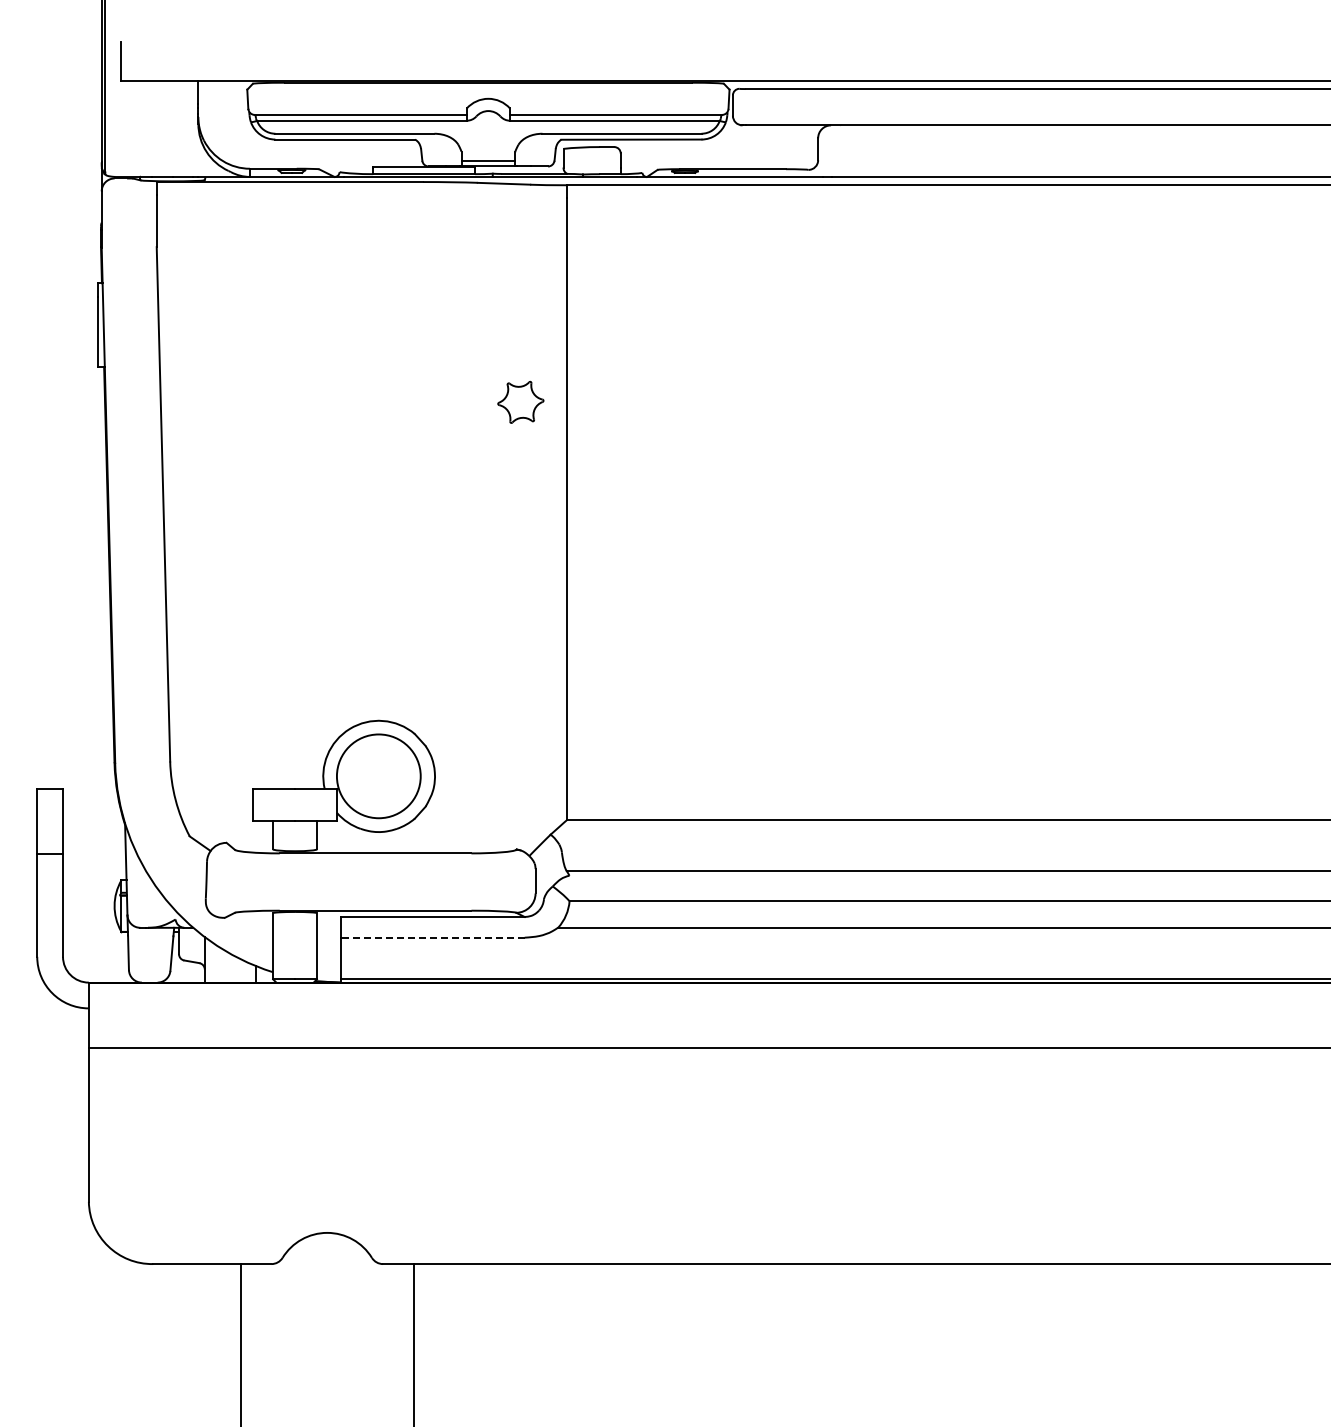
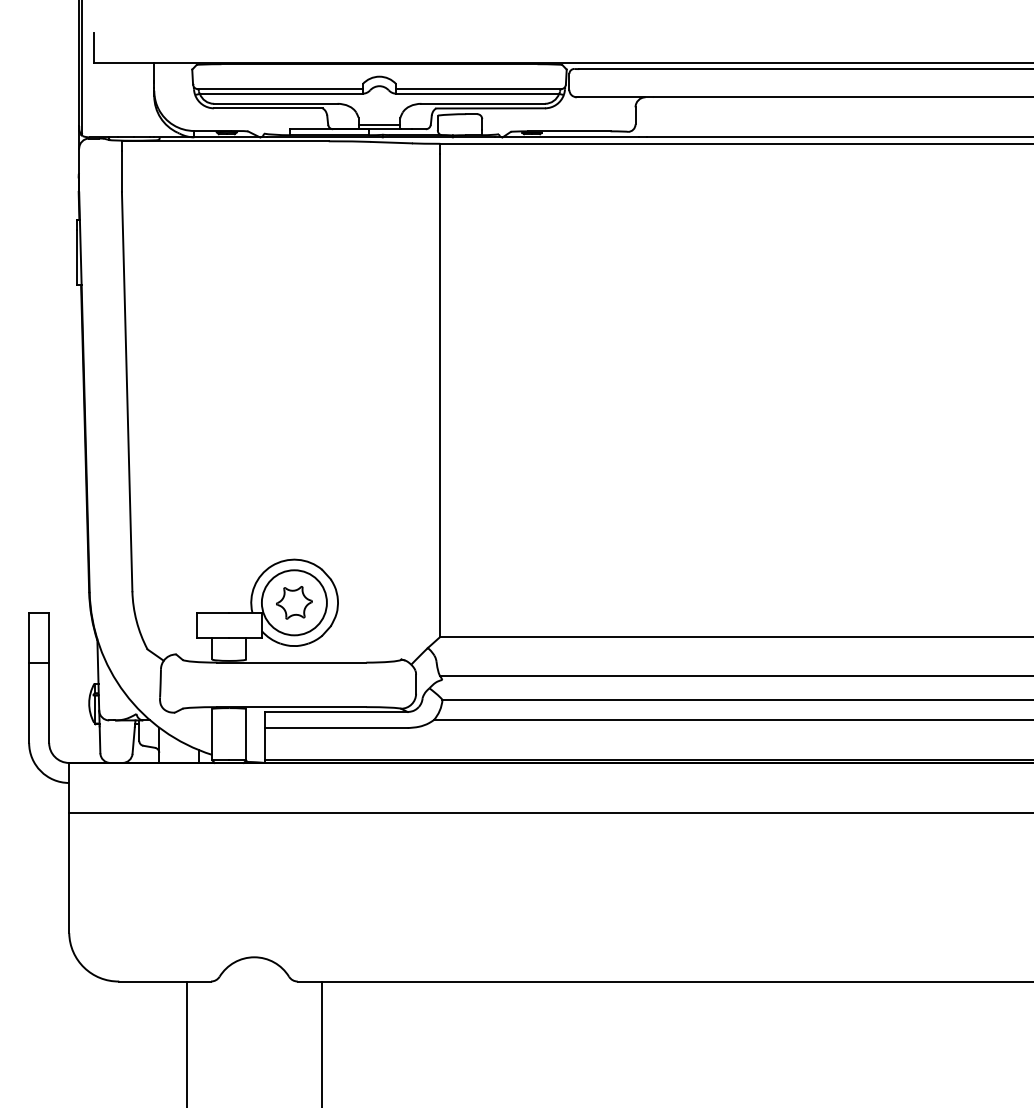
part: (520, 401) -> (294, 602), moved
line: (432, 937) -> (336, 727), dashed -> solid

